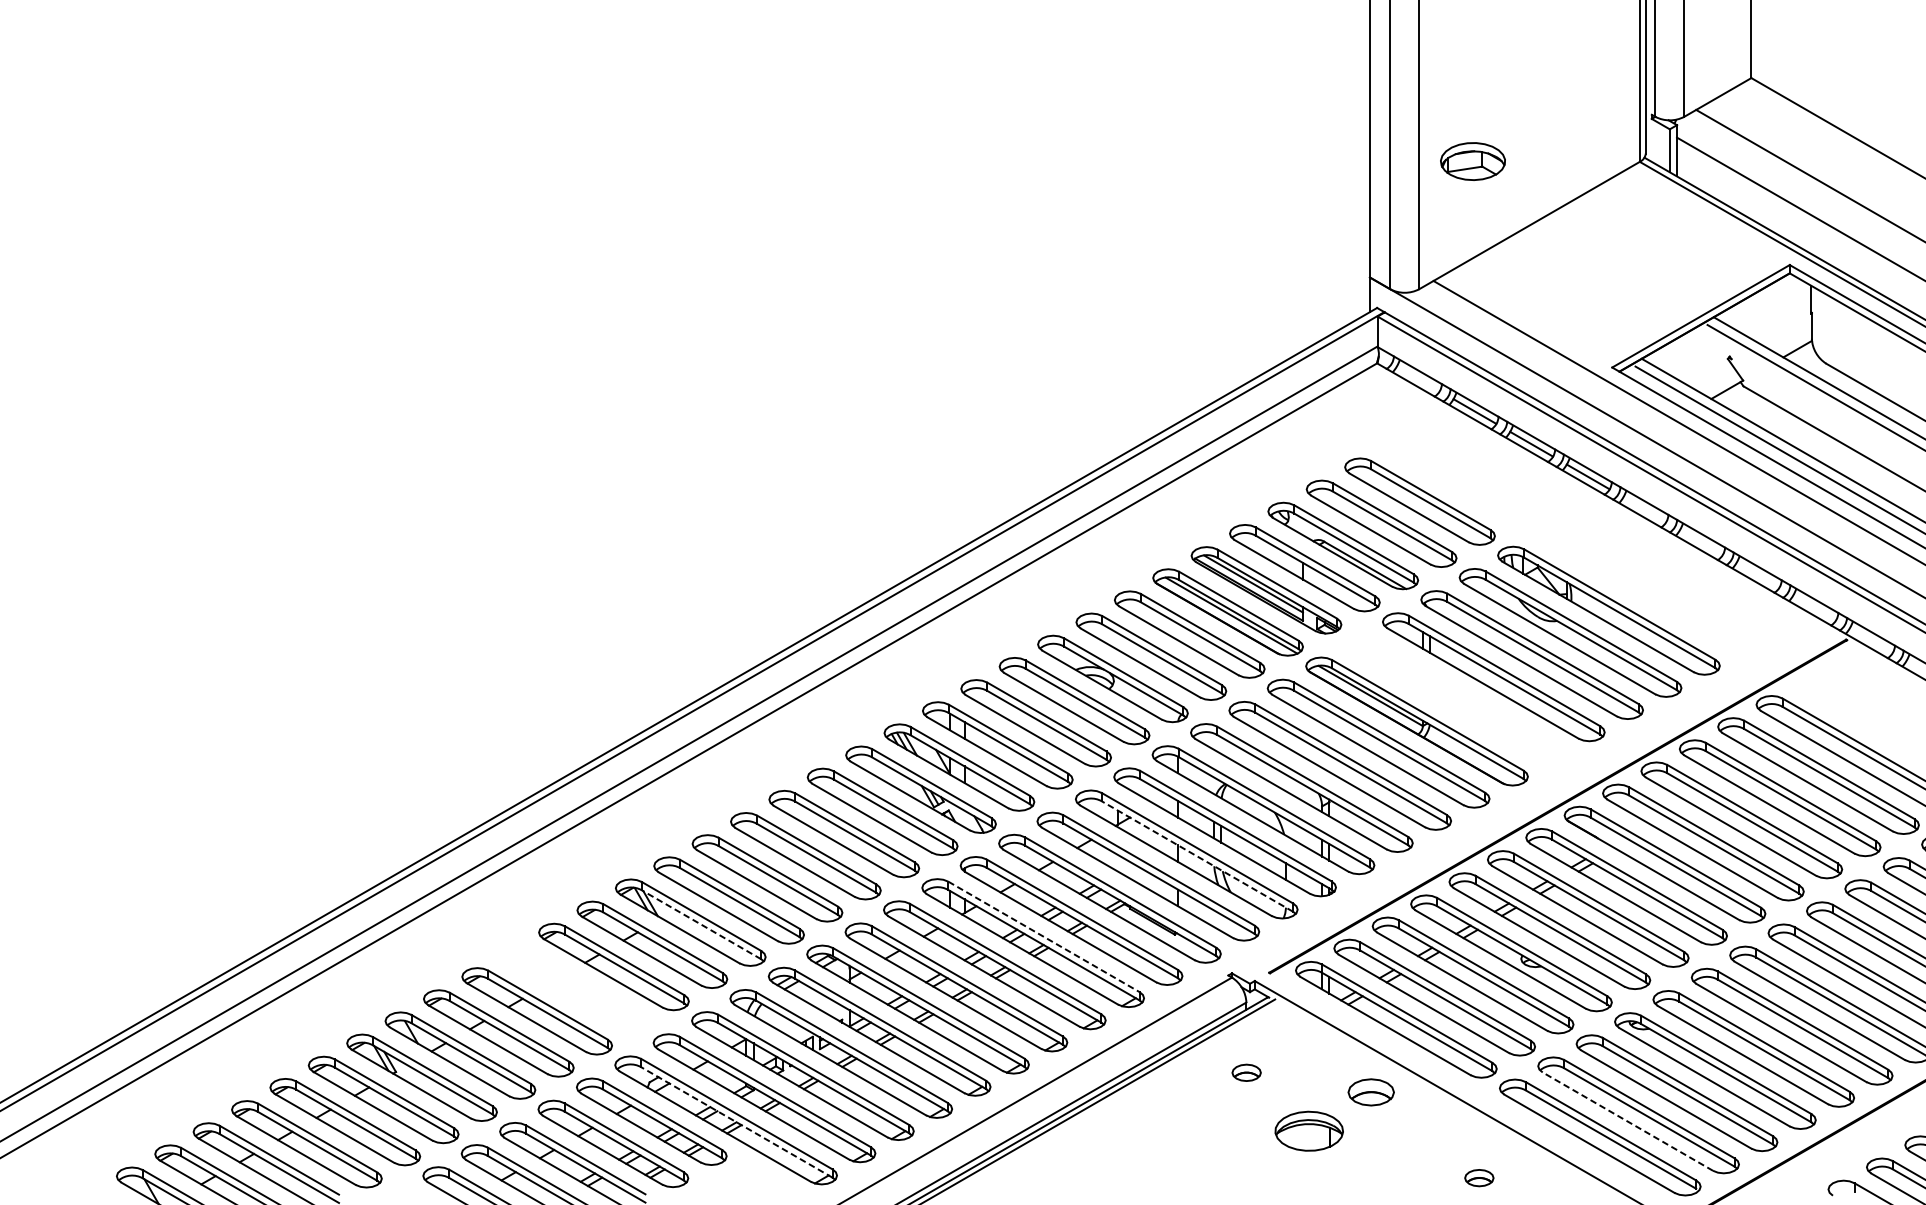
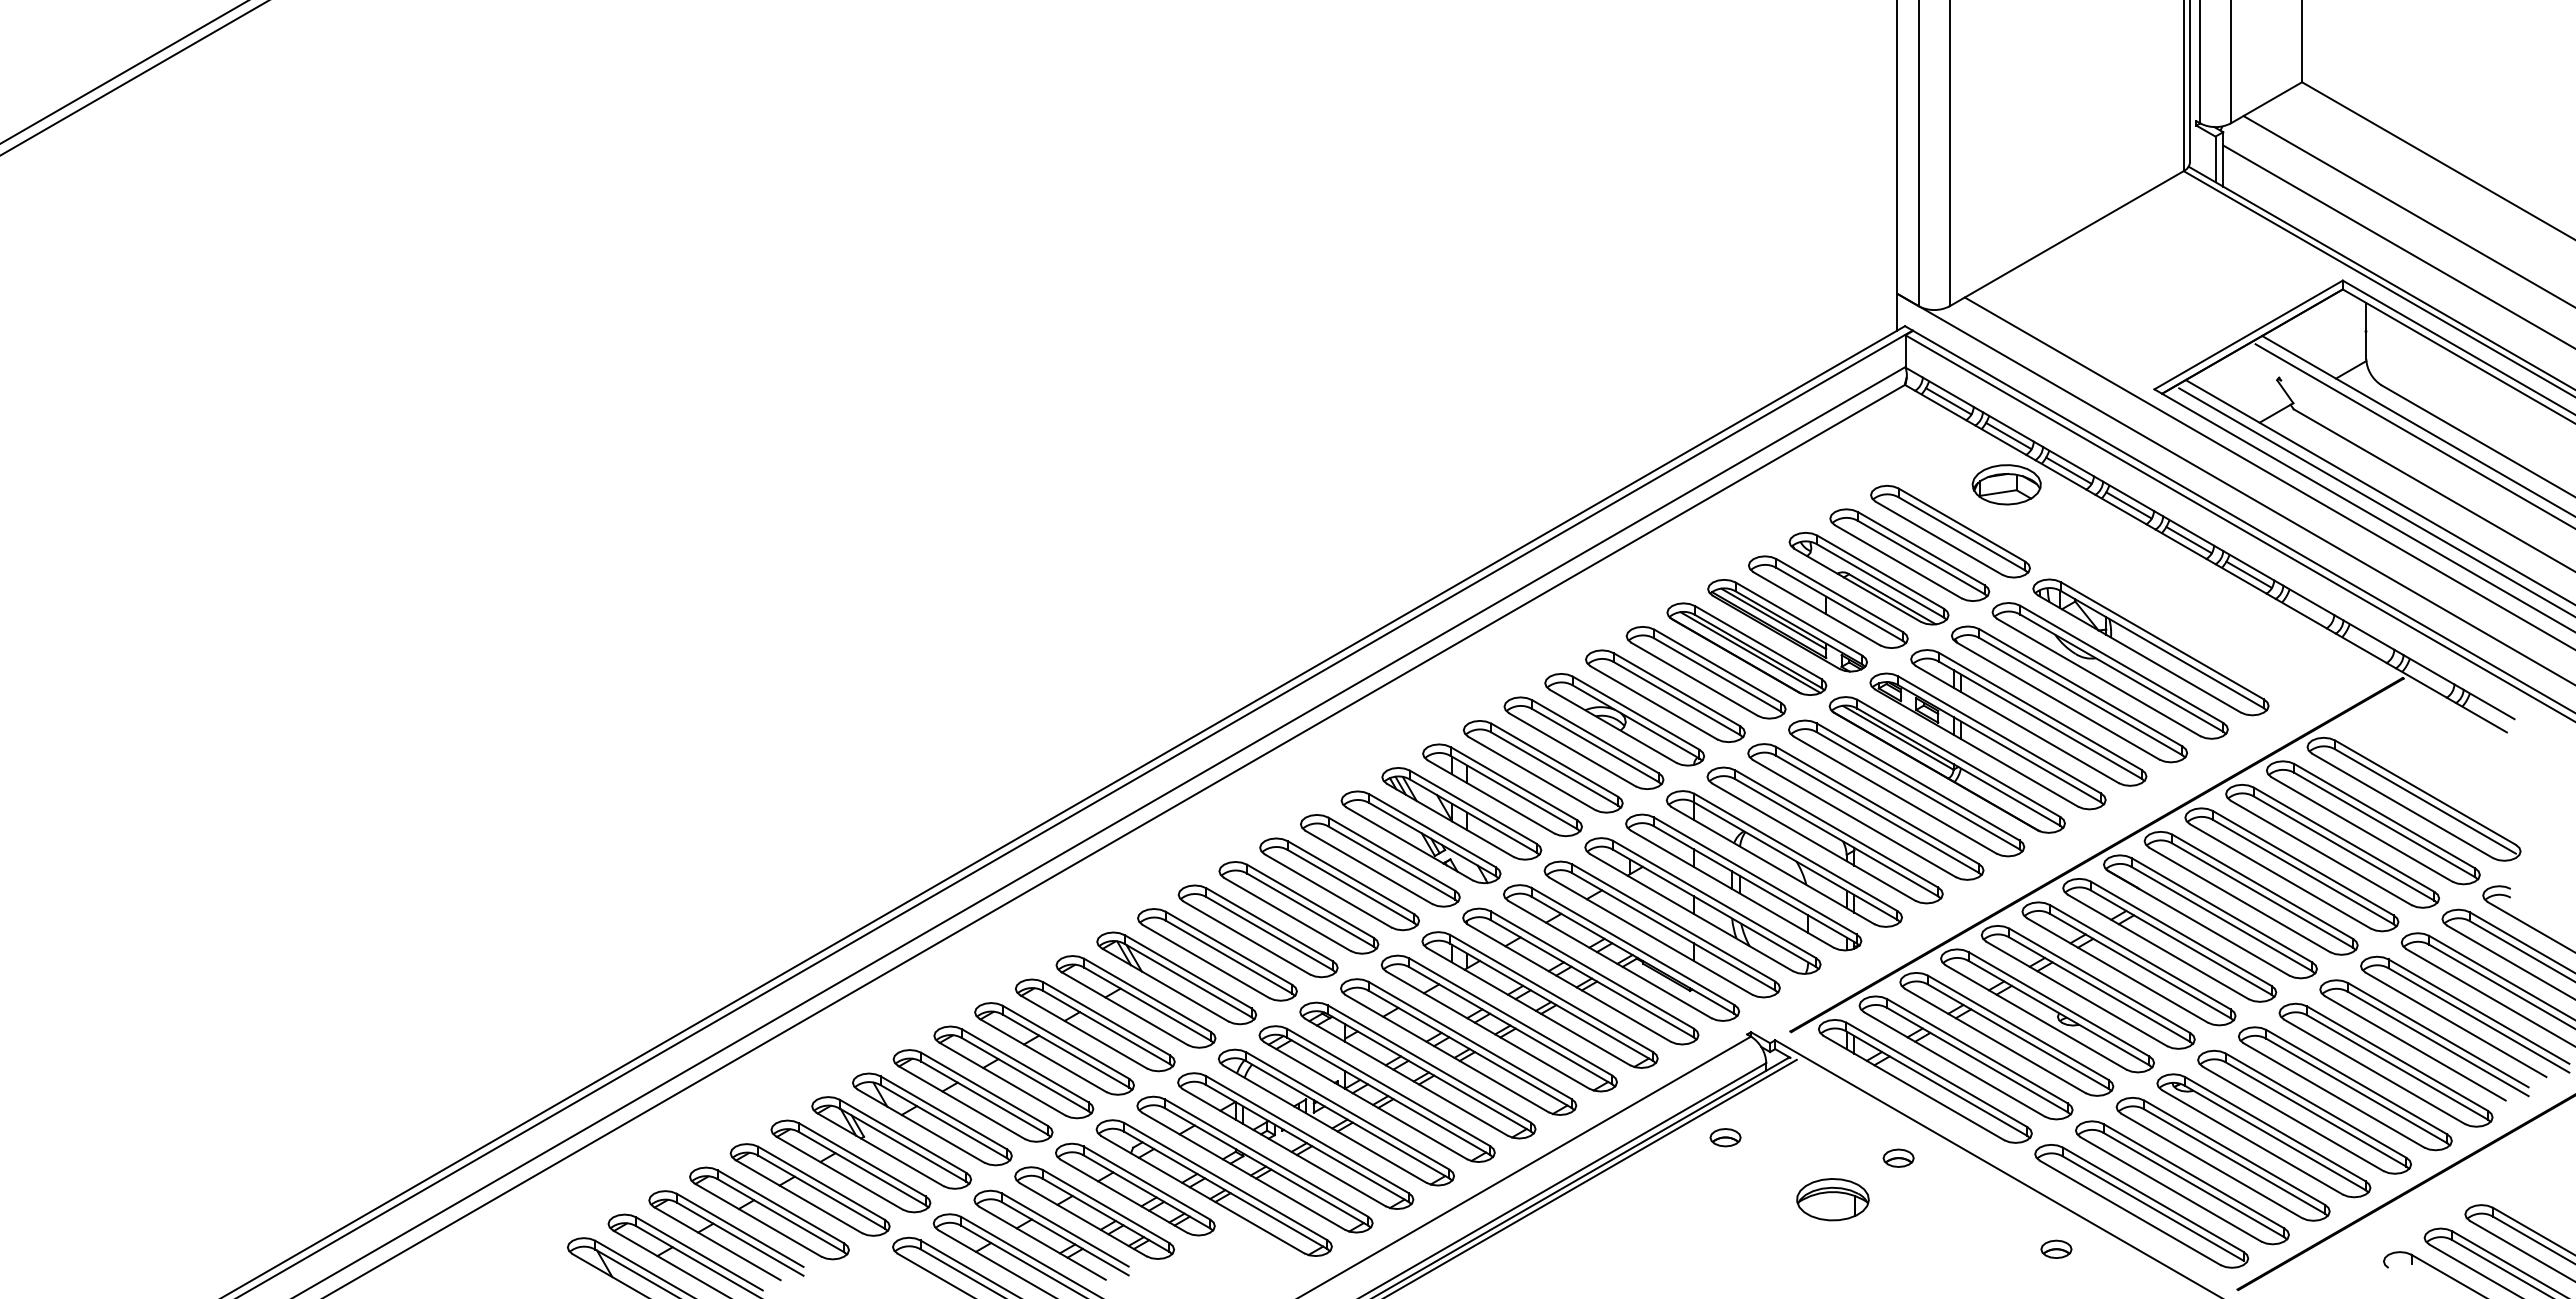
part: (1472, 161) -> (2006, 484), moved
line: (1418, 378) -> (1948, 401), added
line: (1644, 509) -> (2188, 540), added
line: (1700, 542) -> (2248, 574), added
part: (1454, 699) -> (1987, 741), added
line: (1197, 855) -> (1714, 907), dashed -> solid
line: (700, 924) -> (1187, 980), dashed -> solid
line: (1043, 936) -> (1551, 993), dashed -> solid
part: (575, 988) -> (1054, 1048), added
part: (1246, 1072) -> (1725, 1137), moved
part: (1371, 1091) -> (1898, 1157), size x0.62
line: (1627, 1121) -> (2170, 1189), dashed -> solid
line: (736, 1122) -> (1225, 1190), dashed -> solid
part: (1479, 1177) -> (2056, 1248), moved

